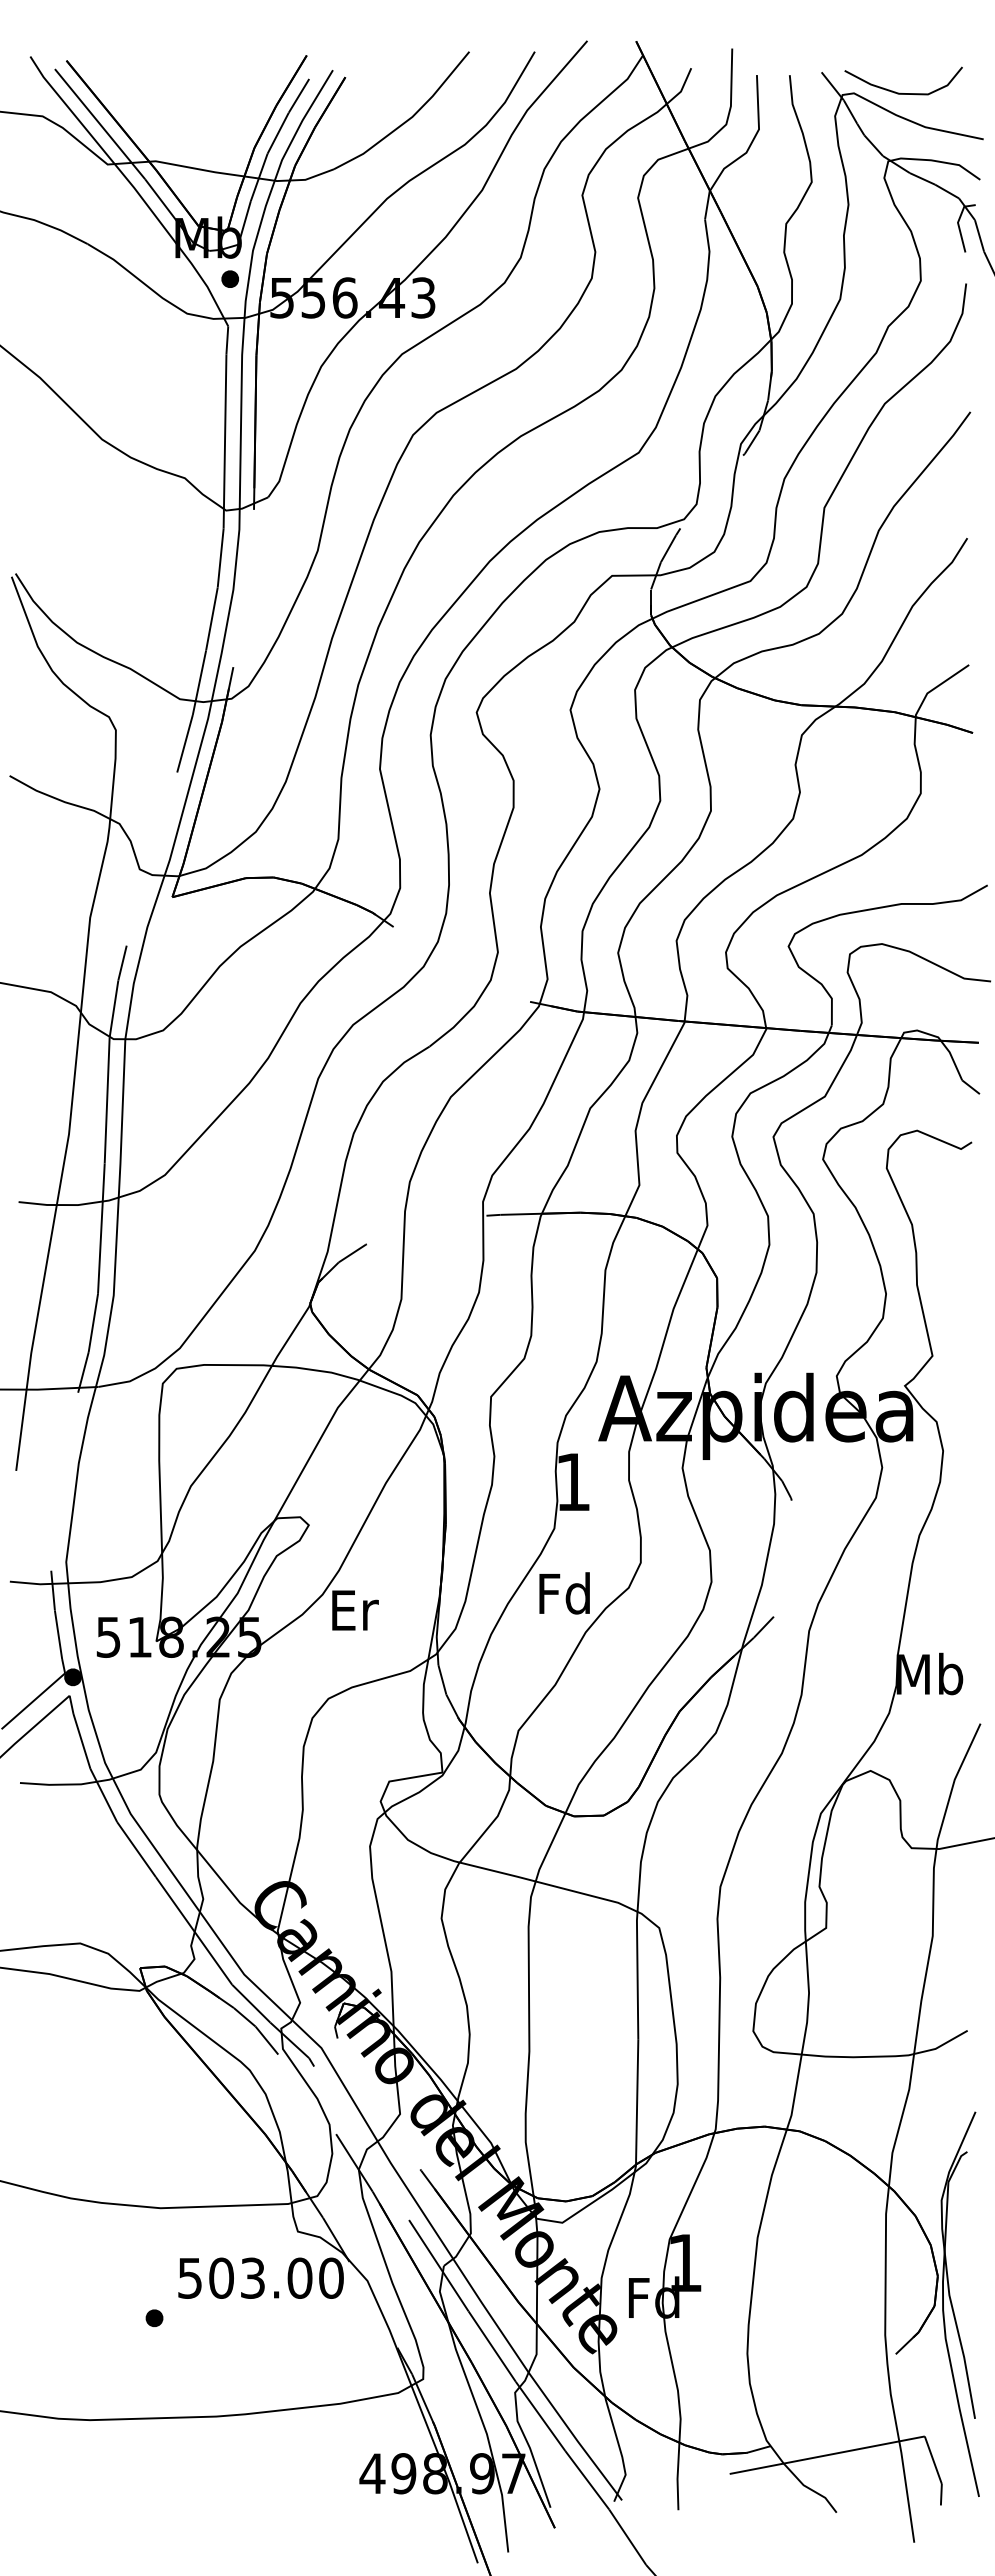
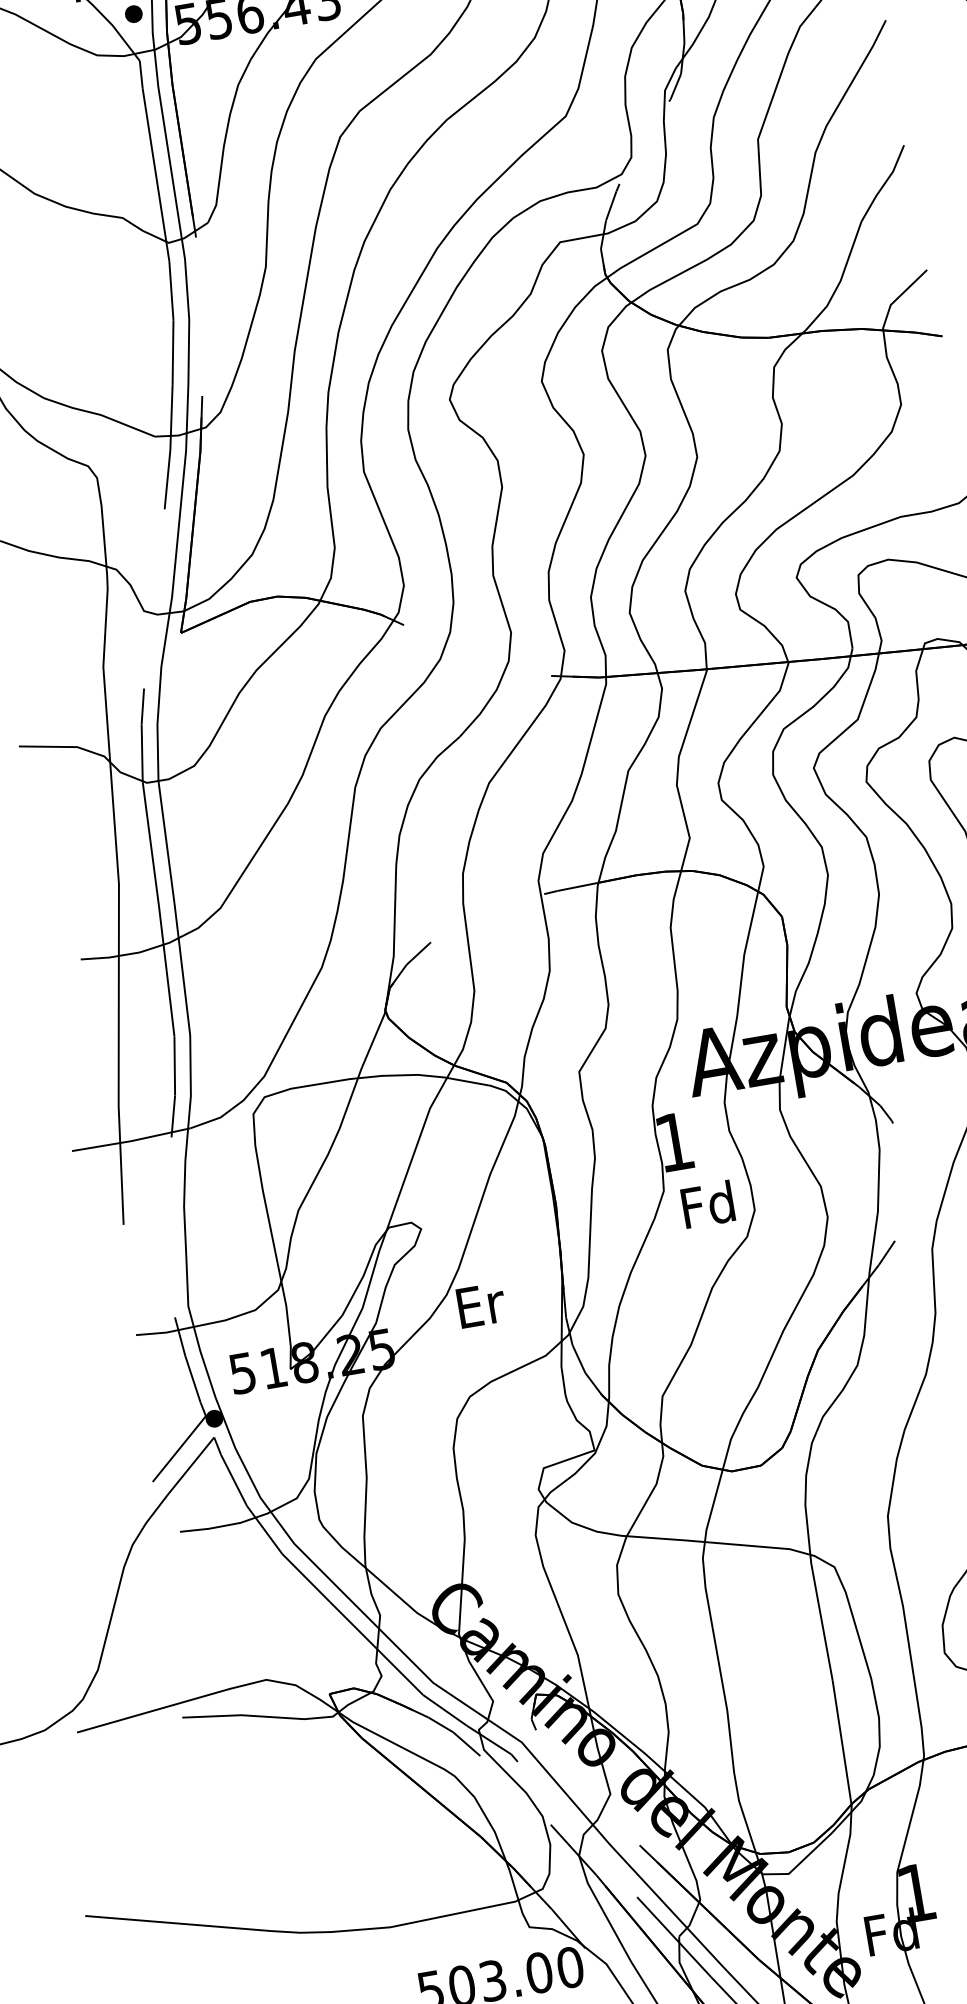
text: (564, 1593) -> (707, 1204), moved

